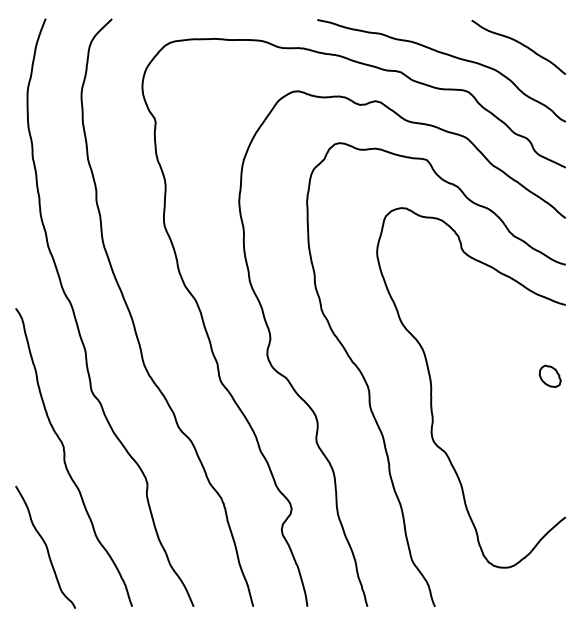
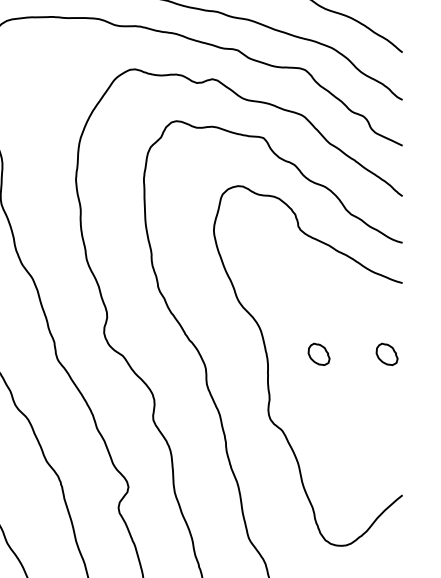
part: (481, 375) -> (318, 353), added

